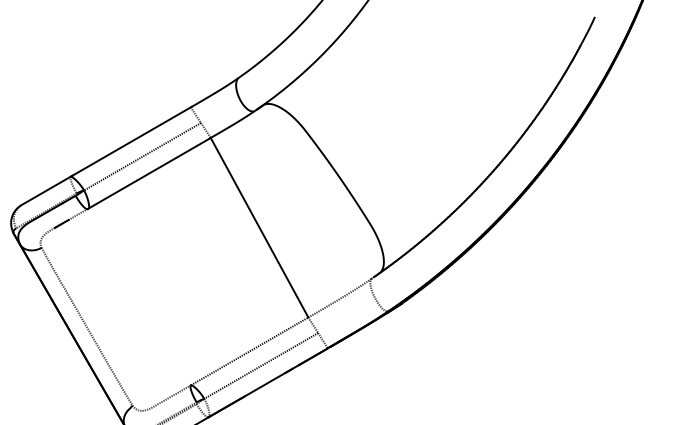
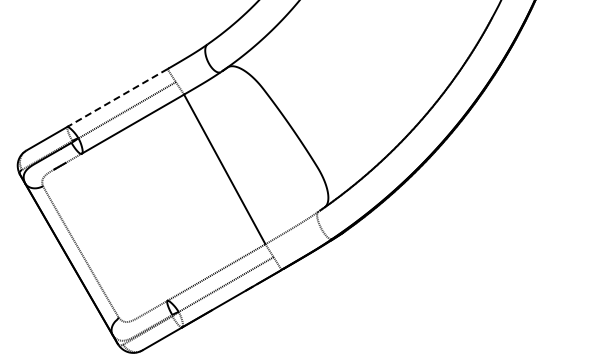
line: (132, 141) -> (118, 97), solid -> dashed

